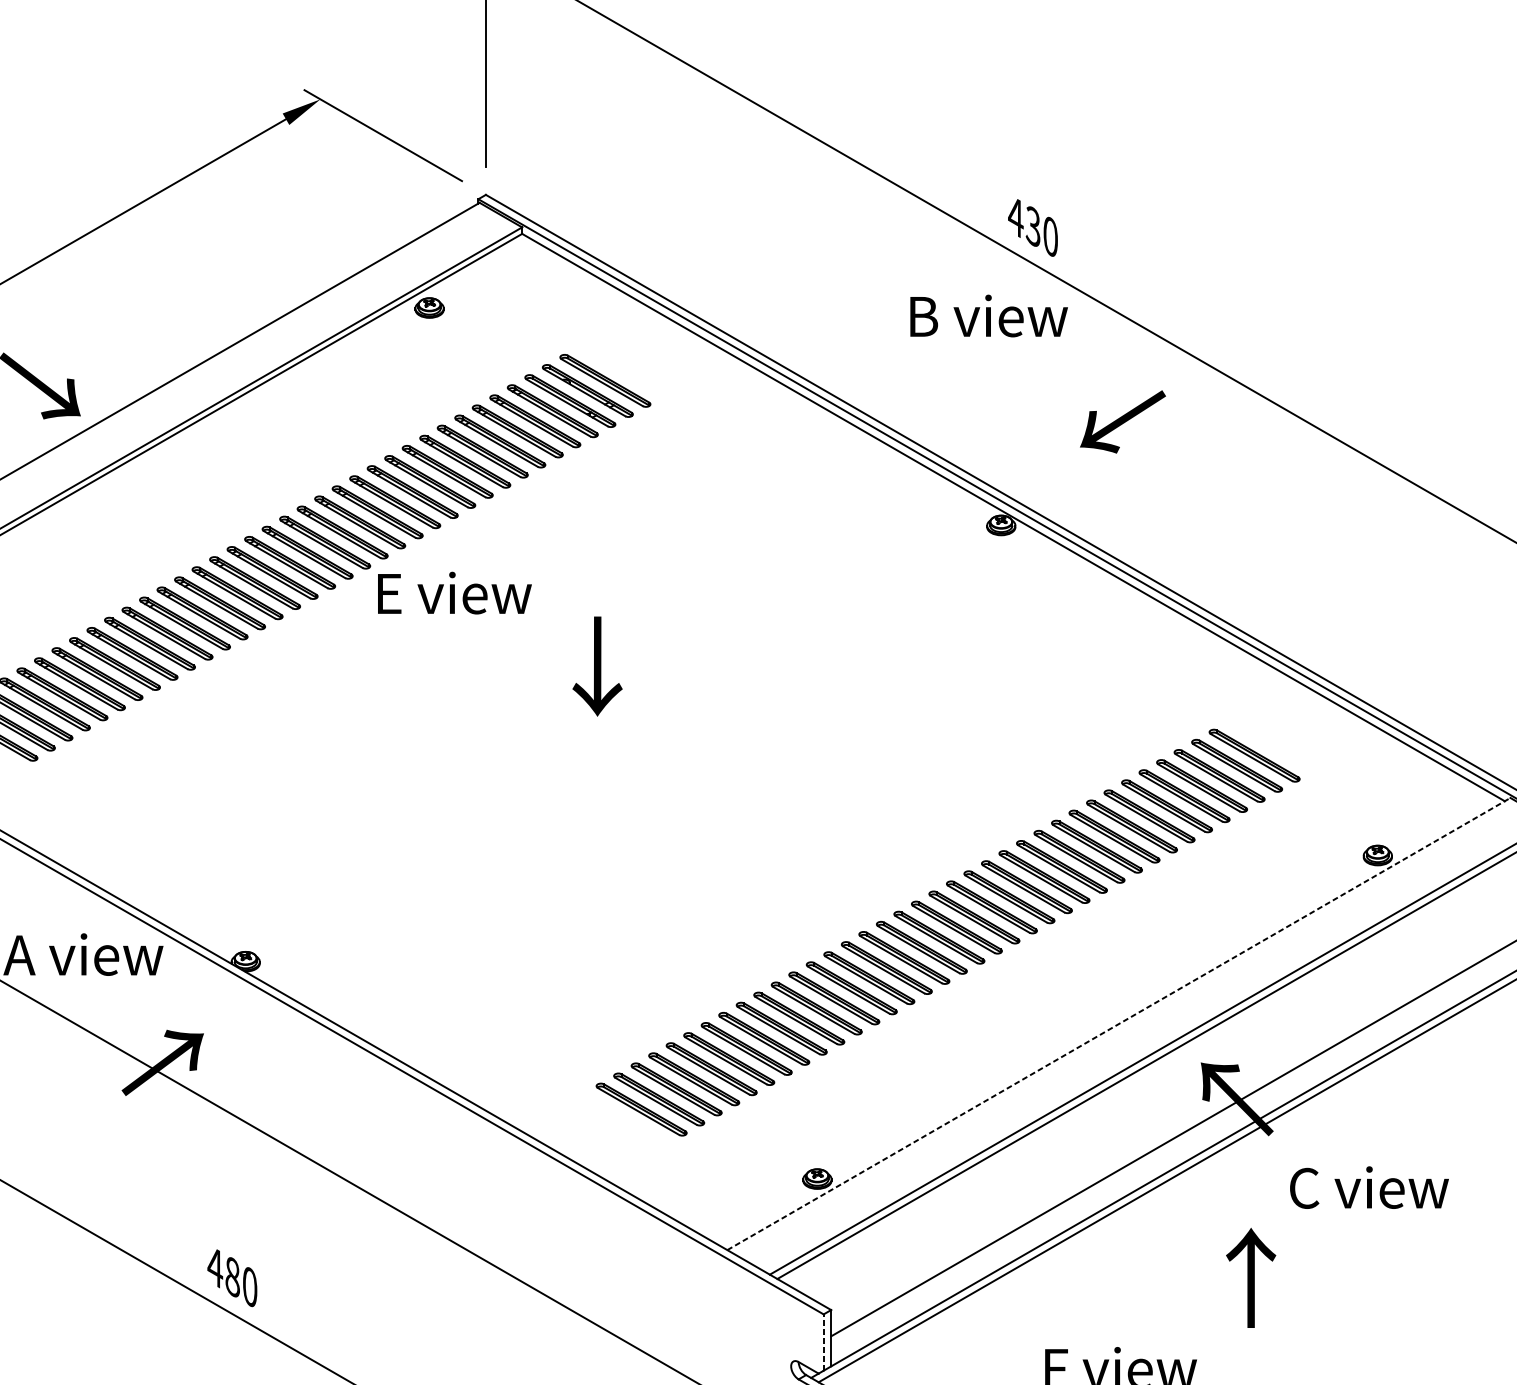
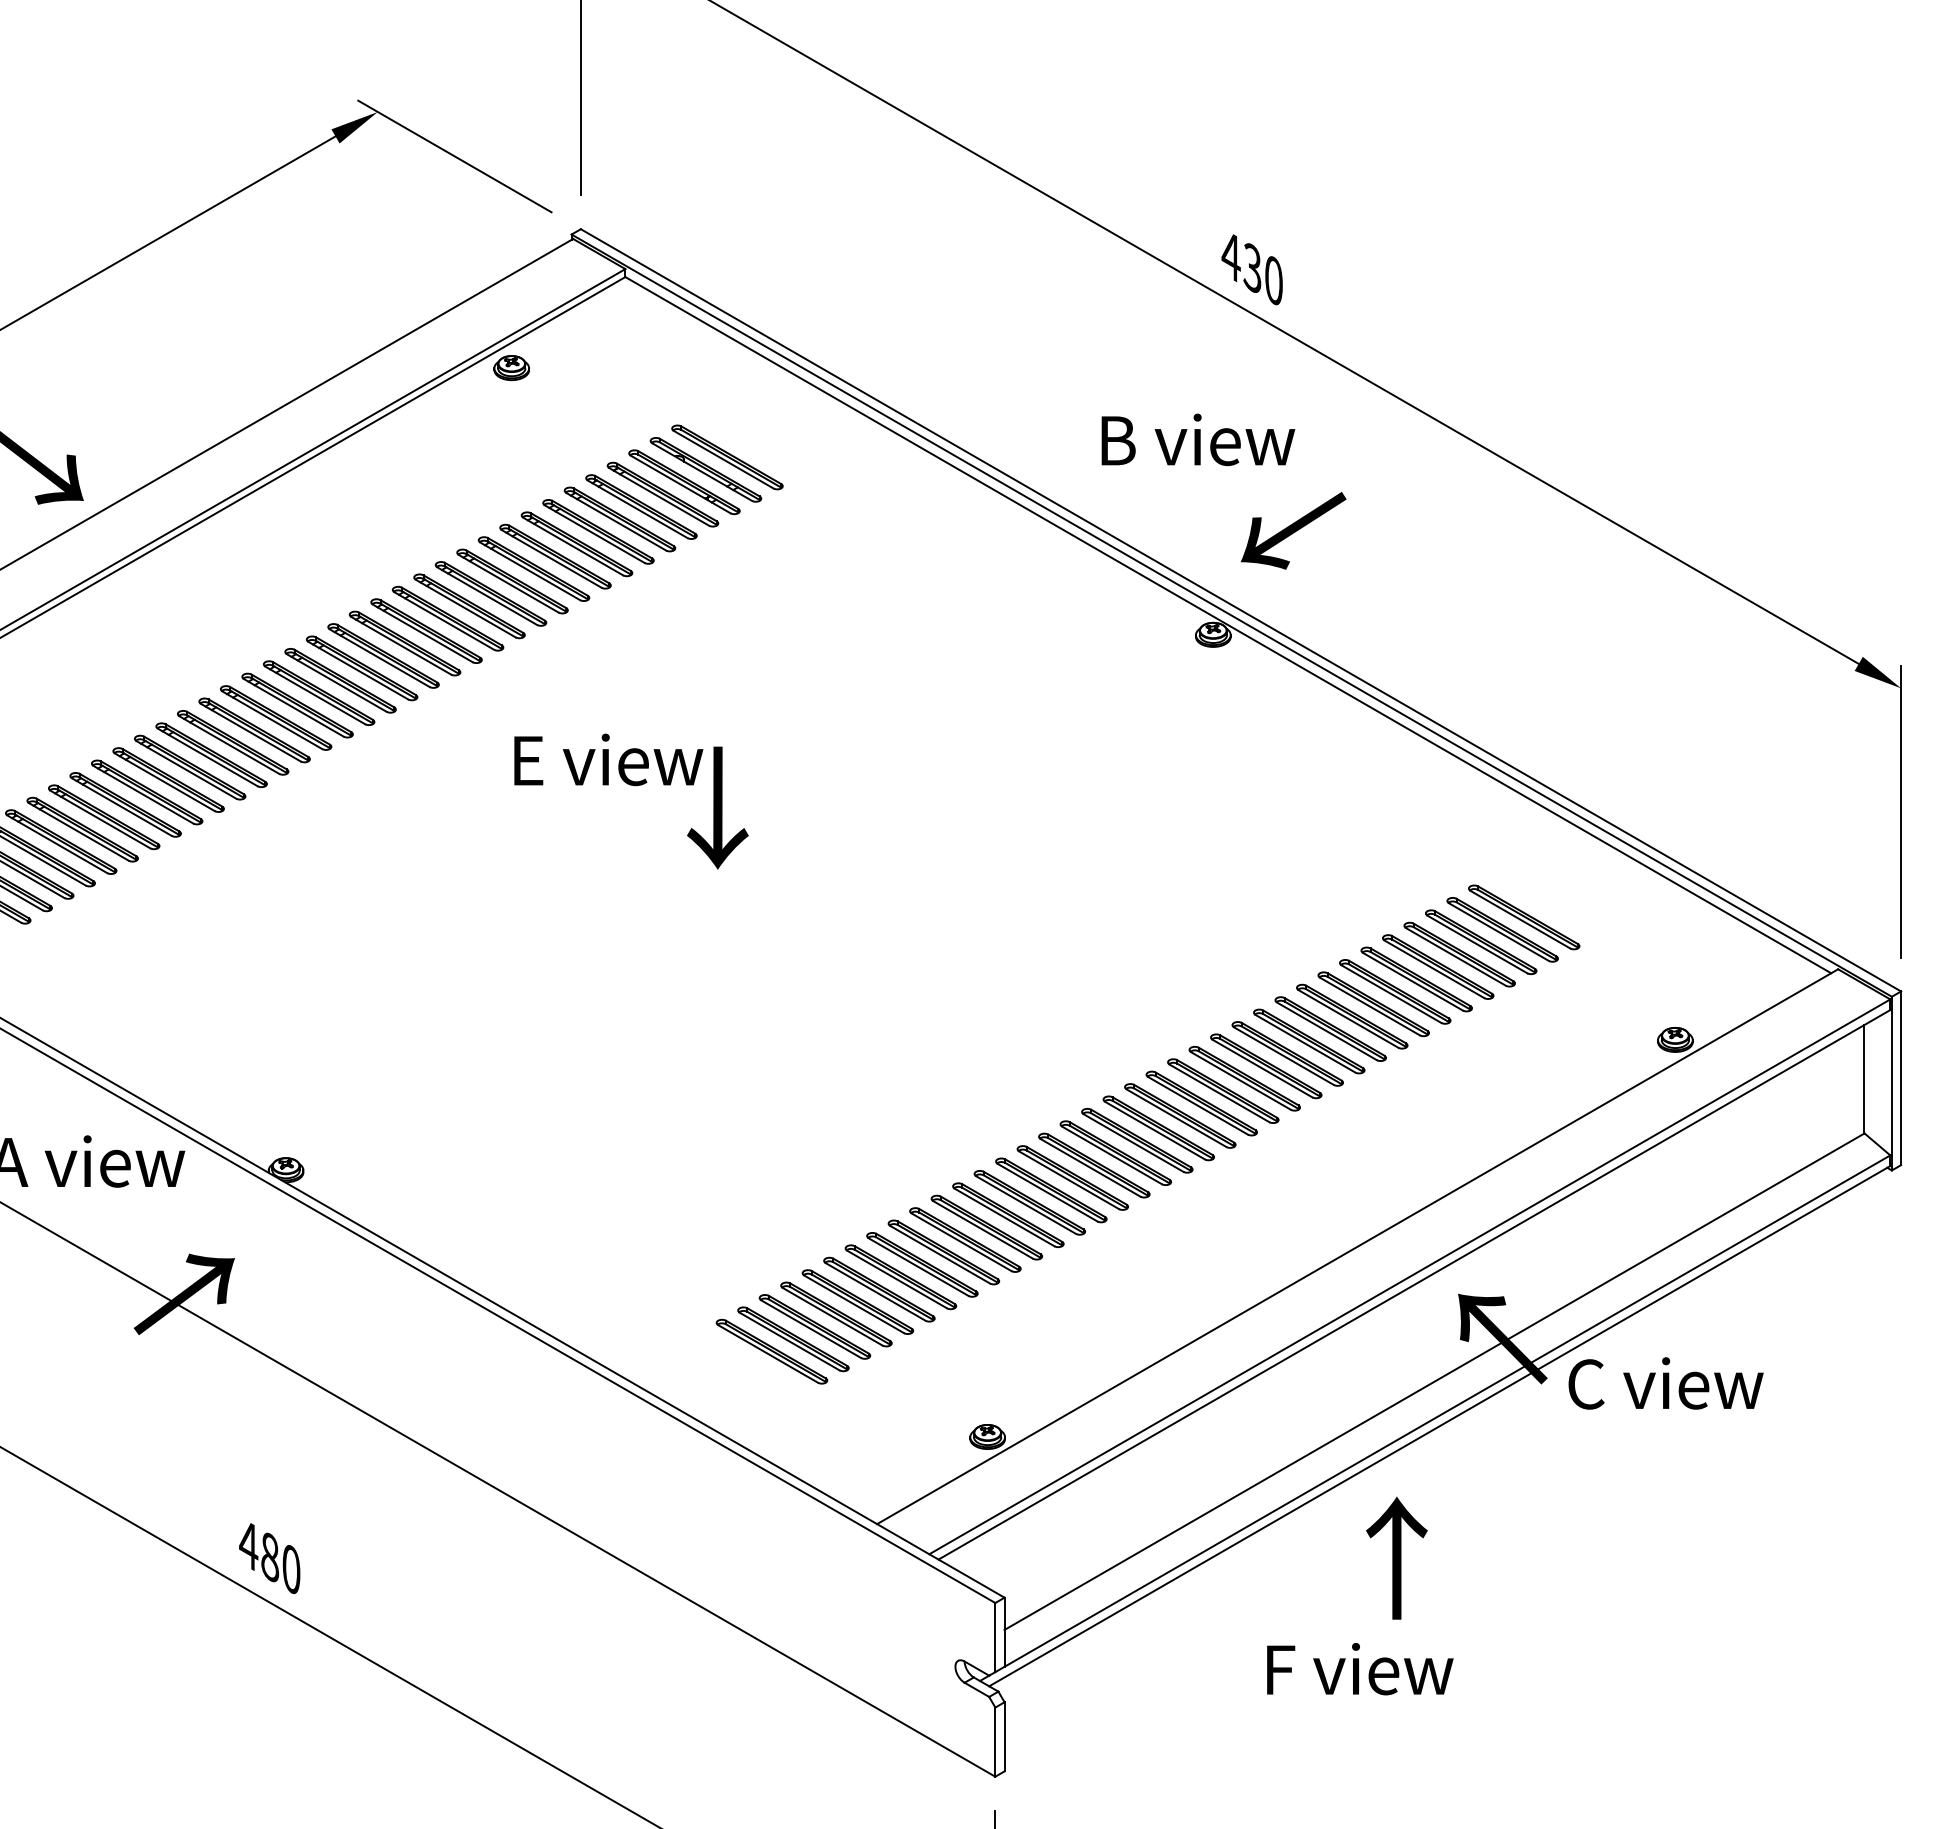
text: (989, 315) -> (1198, 439), moved
text: (1122, 421) -> (1293, 530), moved
text: (454, 592) -> (608, 759), moved
line: (1118, 1023) -> (1357, 1246), dashed -> solid
text: (1368, 1187) -> (1665, 1383), moved
text: (1250, 1277) -> (1396, 1557), moved
line: (823, 1342) -> (995, 1637), dashed -> solid

